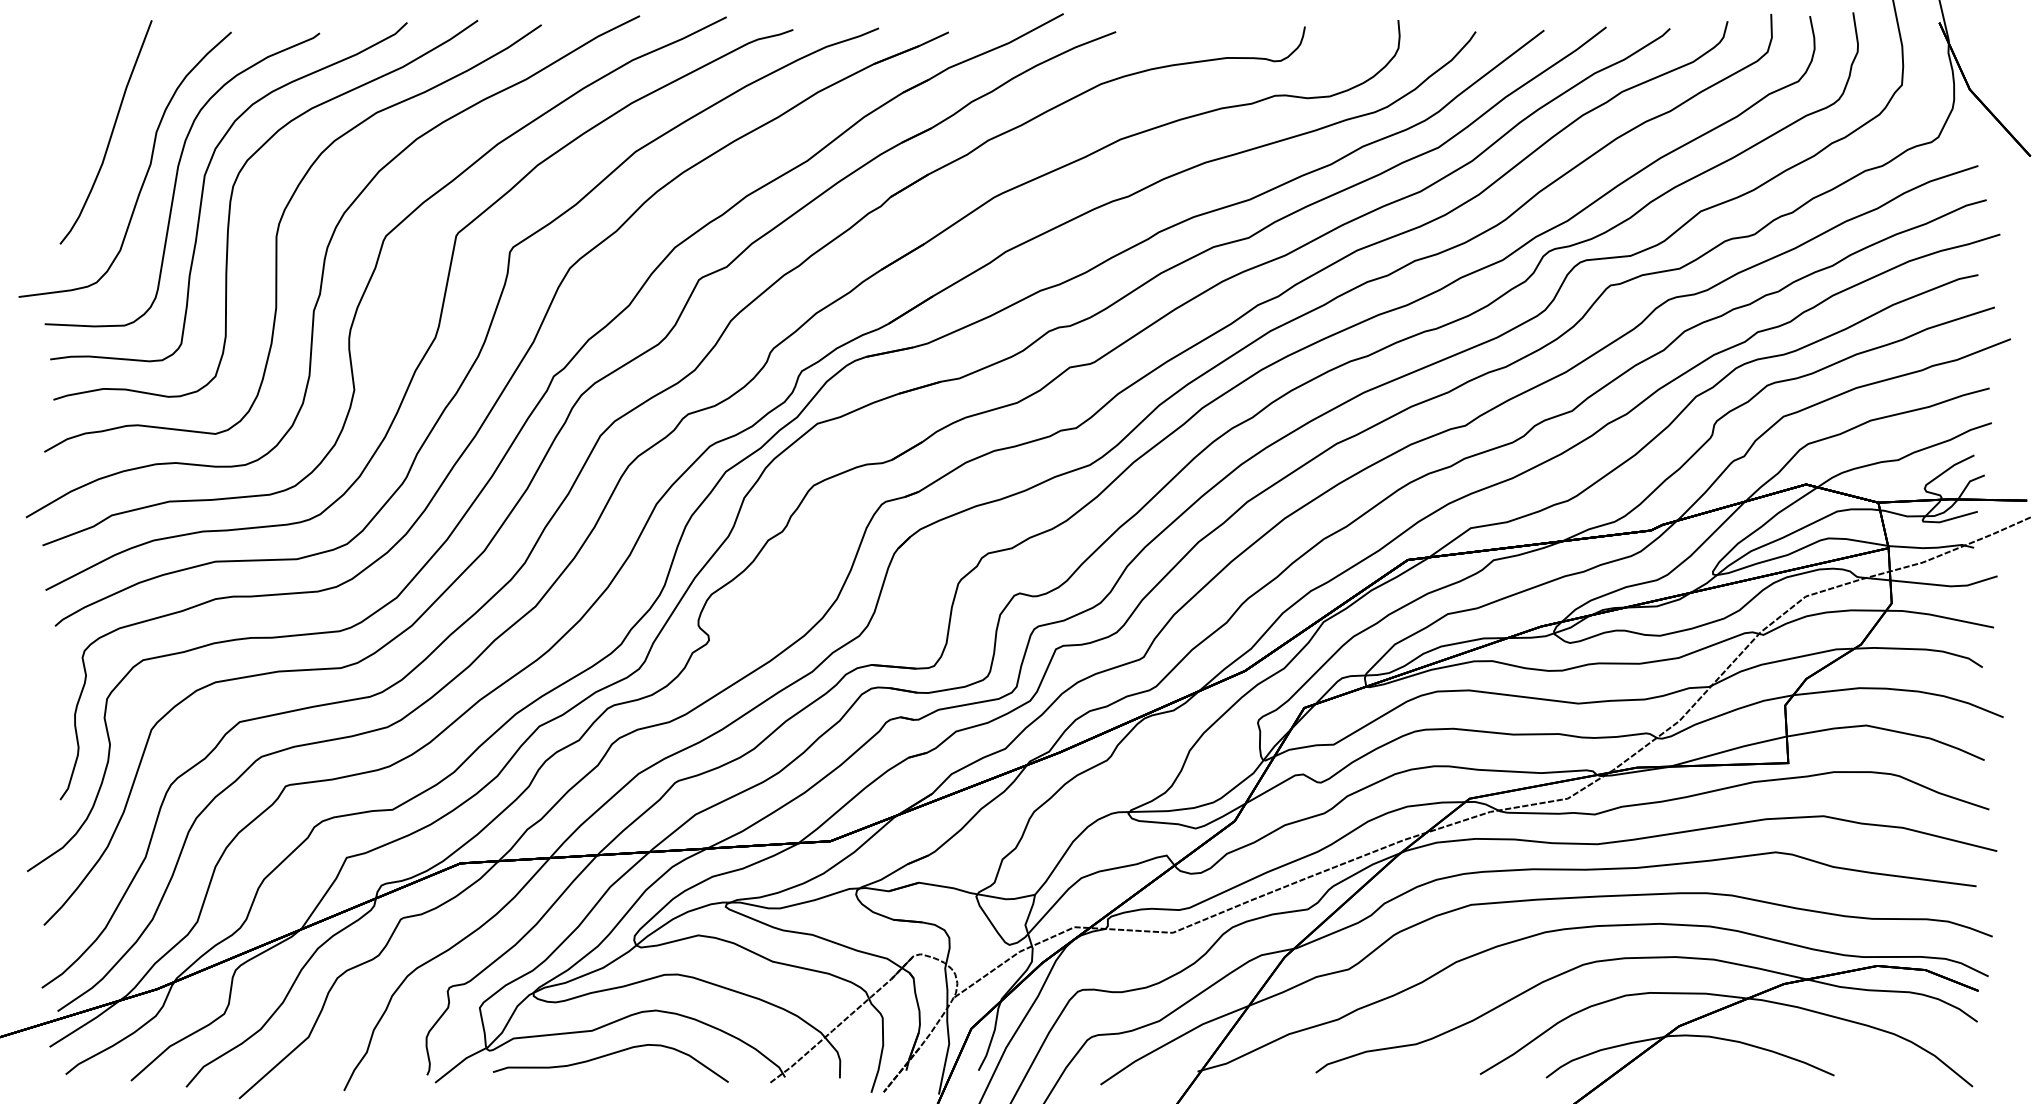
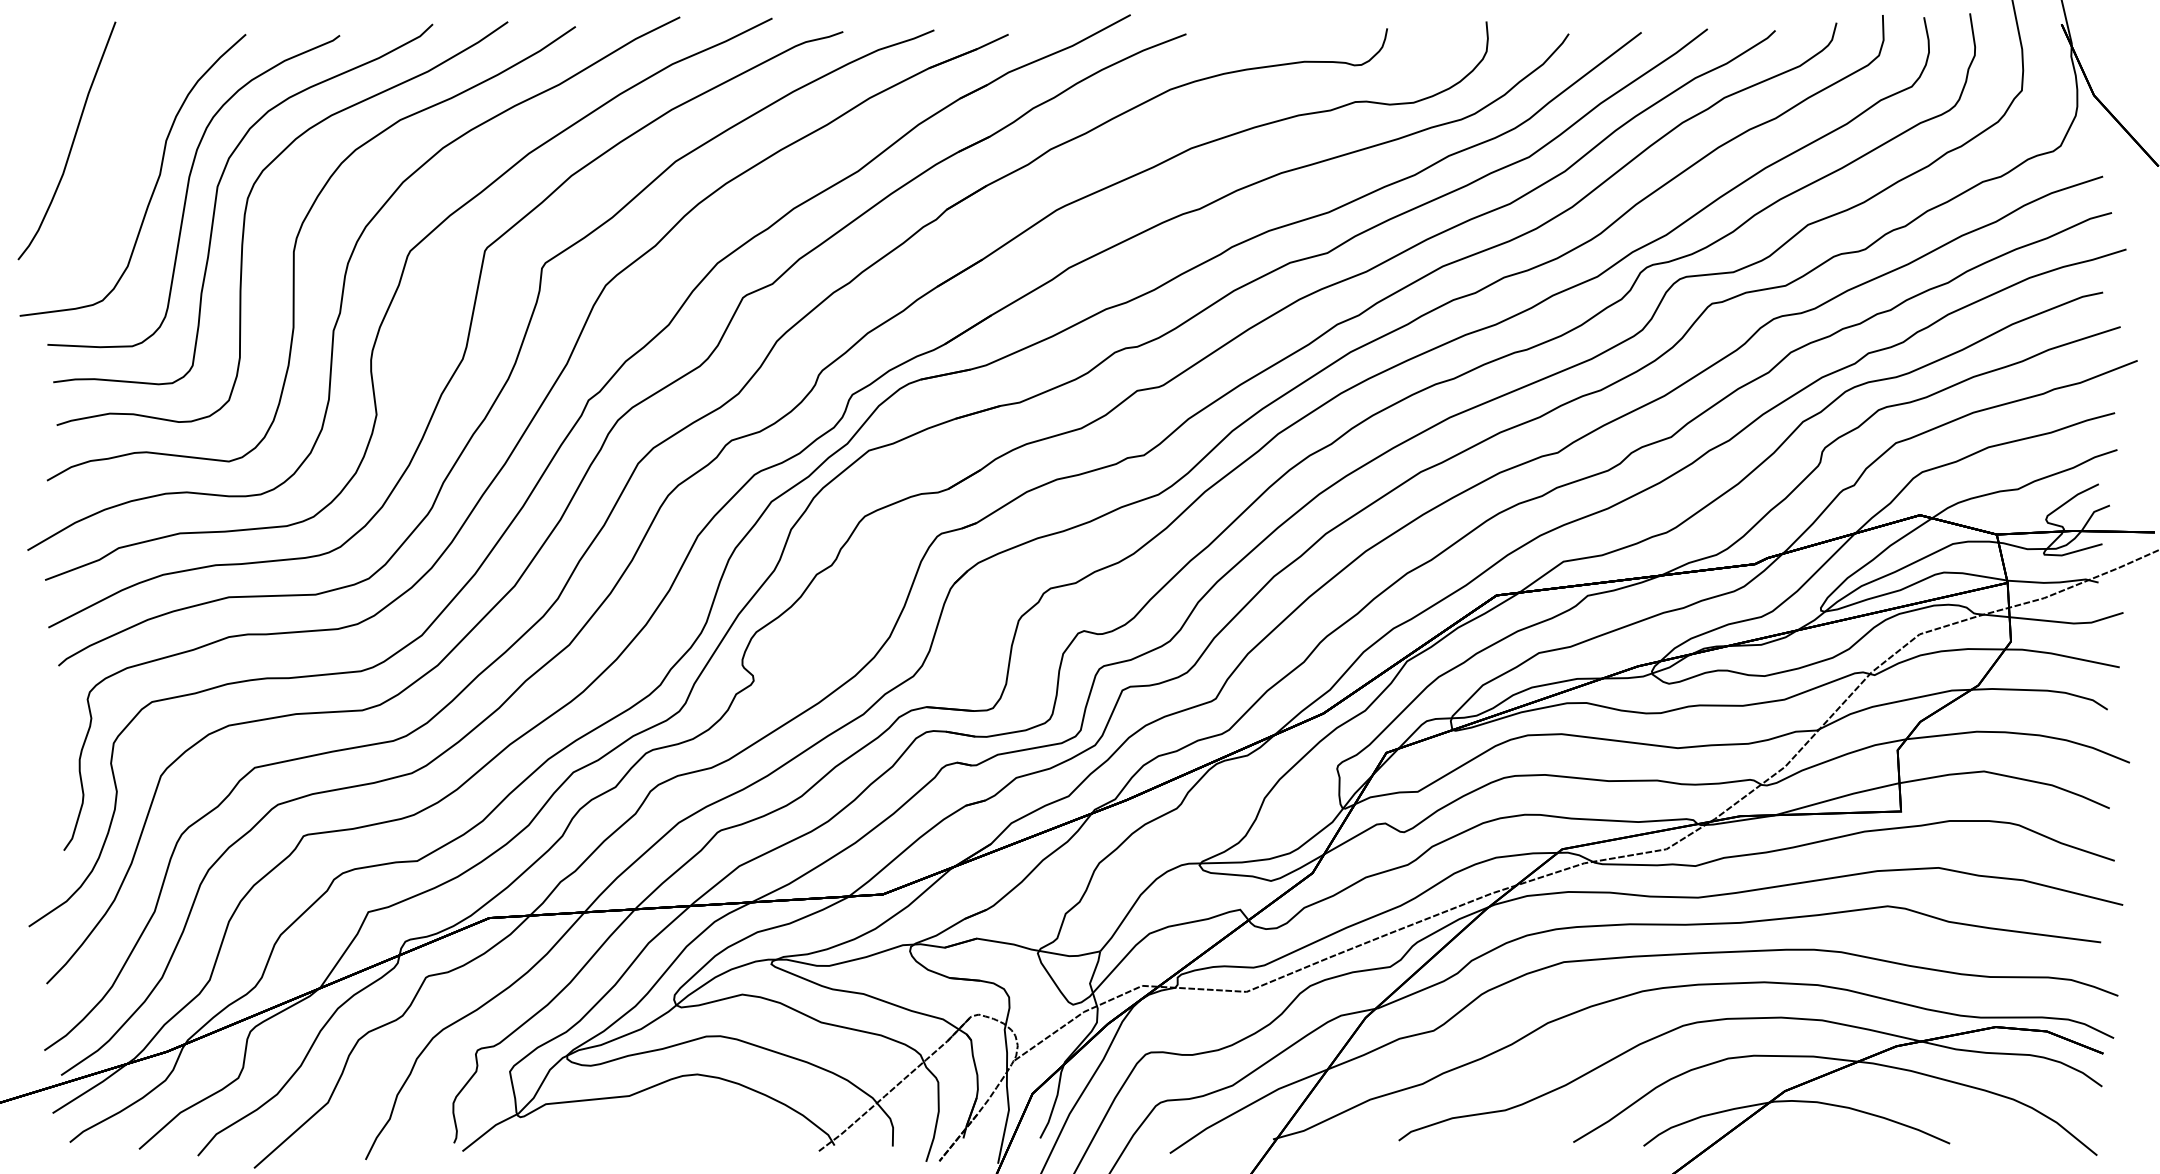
curve: (110, 134) -> (71, 143), moved
curve: (610, 1055) -> (648, 1122), removed

